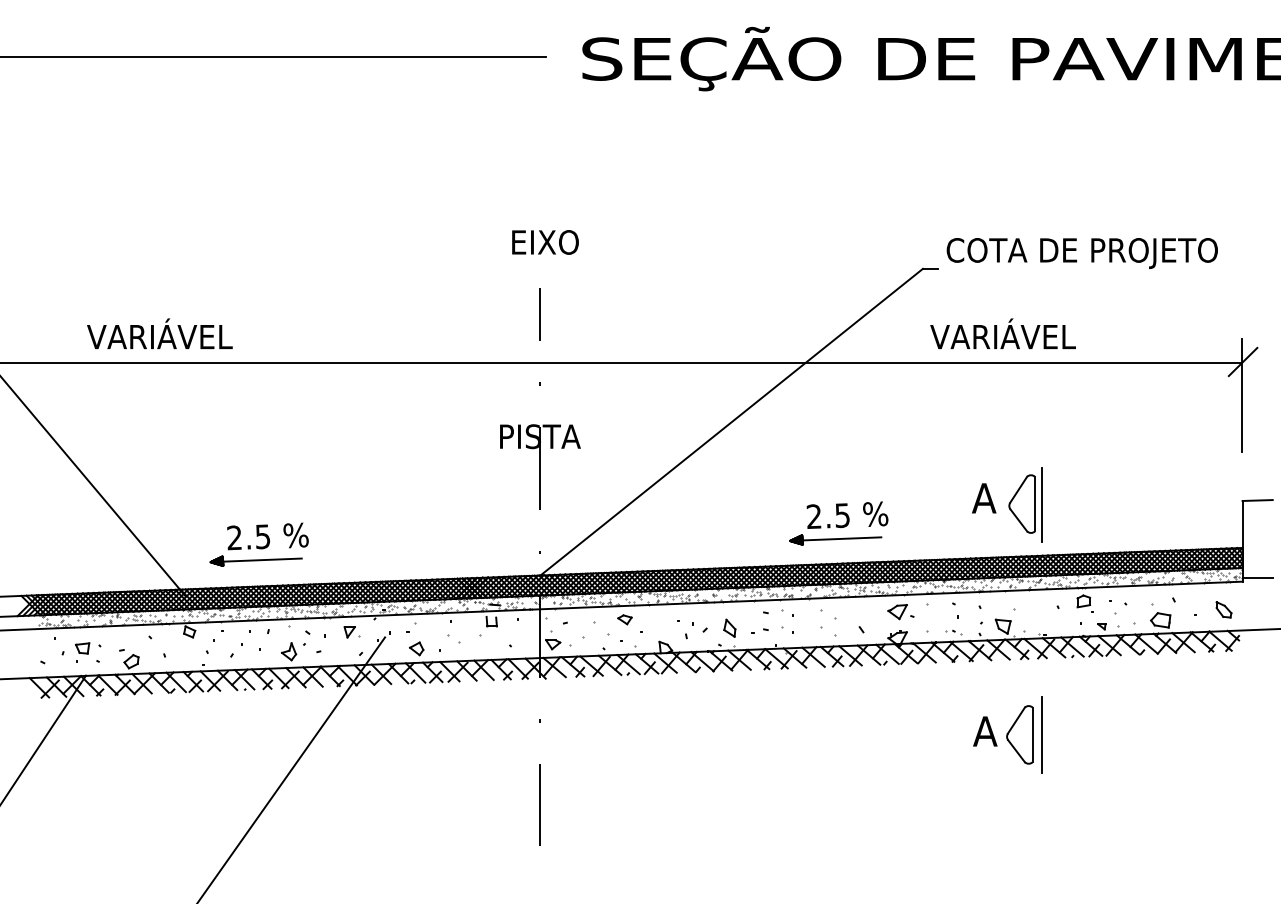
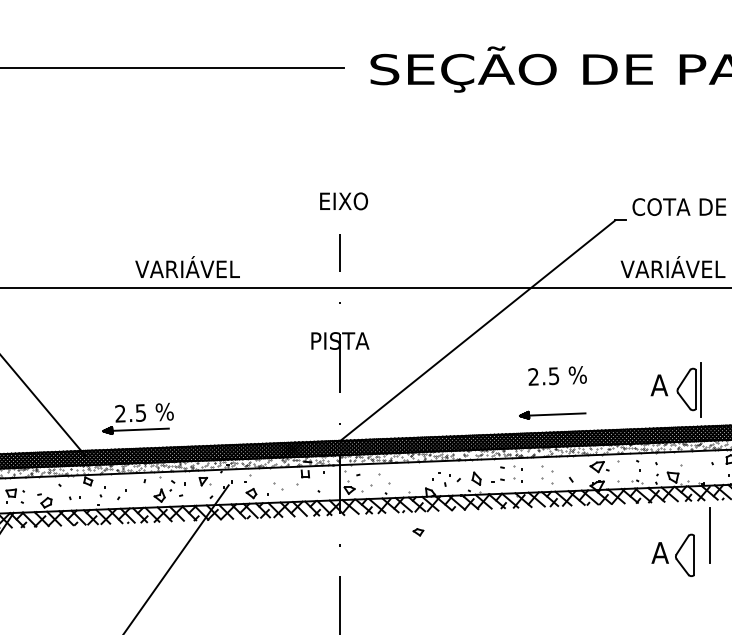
text: (159, 333) -> (187, 266), moved
text: (847, 514) -> (557, 375), moved
part: (624, 619) -> (418, 532), moved
line: (1041, 734) -> (709, 534), moved

